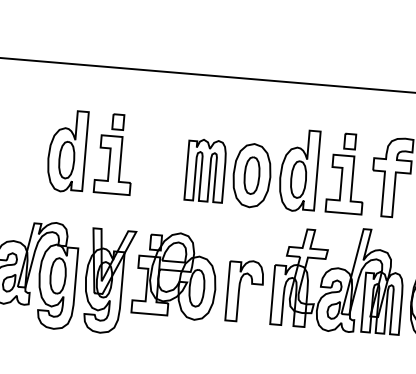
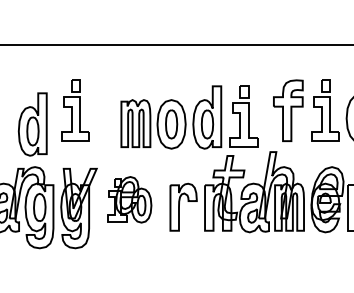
part: (66, 151) -> (32, 124), moved
part: (276, 168) -> (189, 117), moved
part: (175, 275) -> (129, 199), size x0.7

